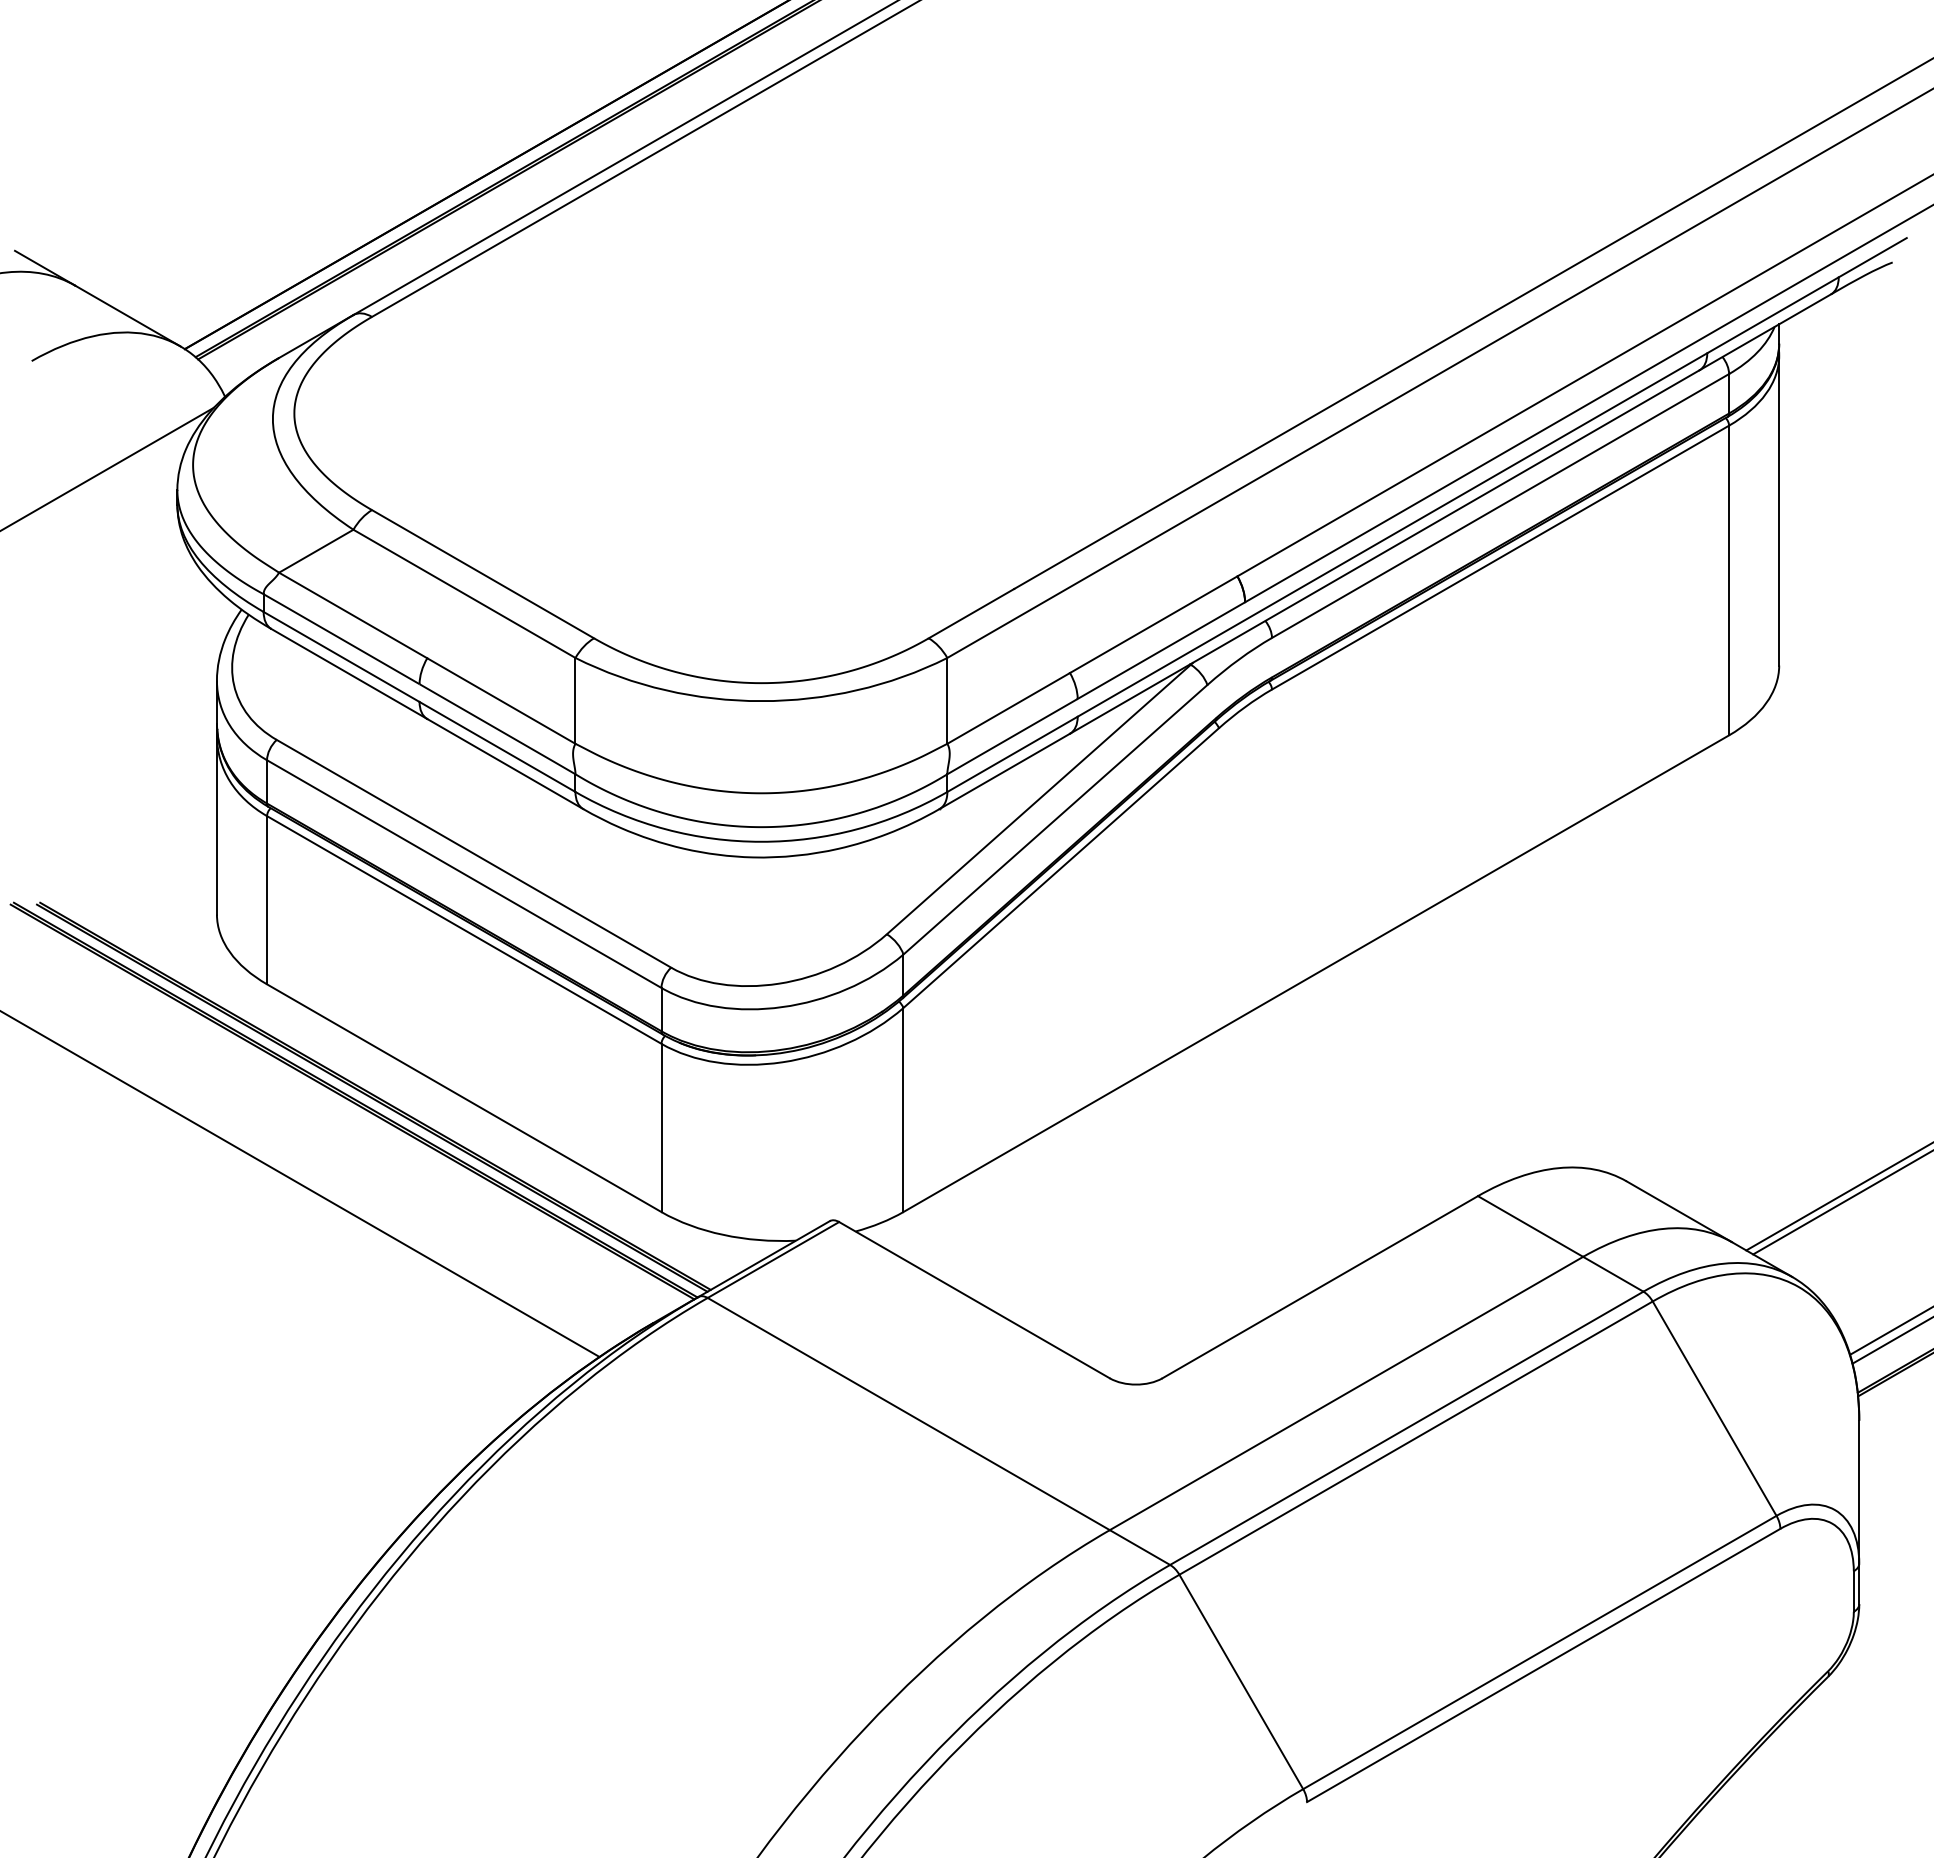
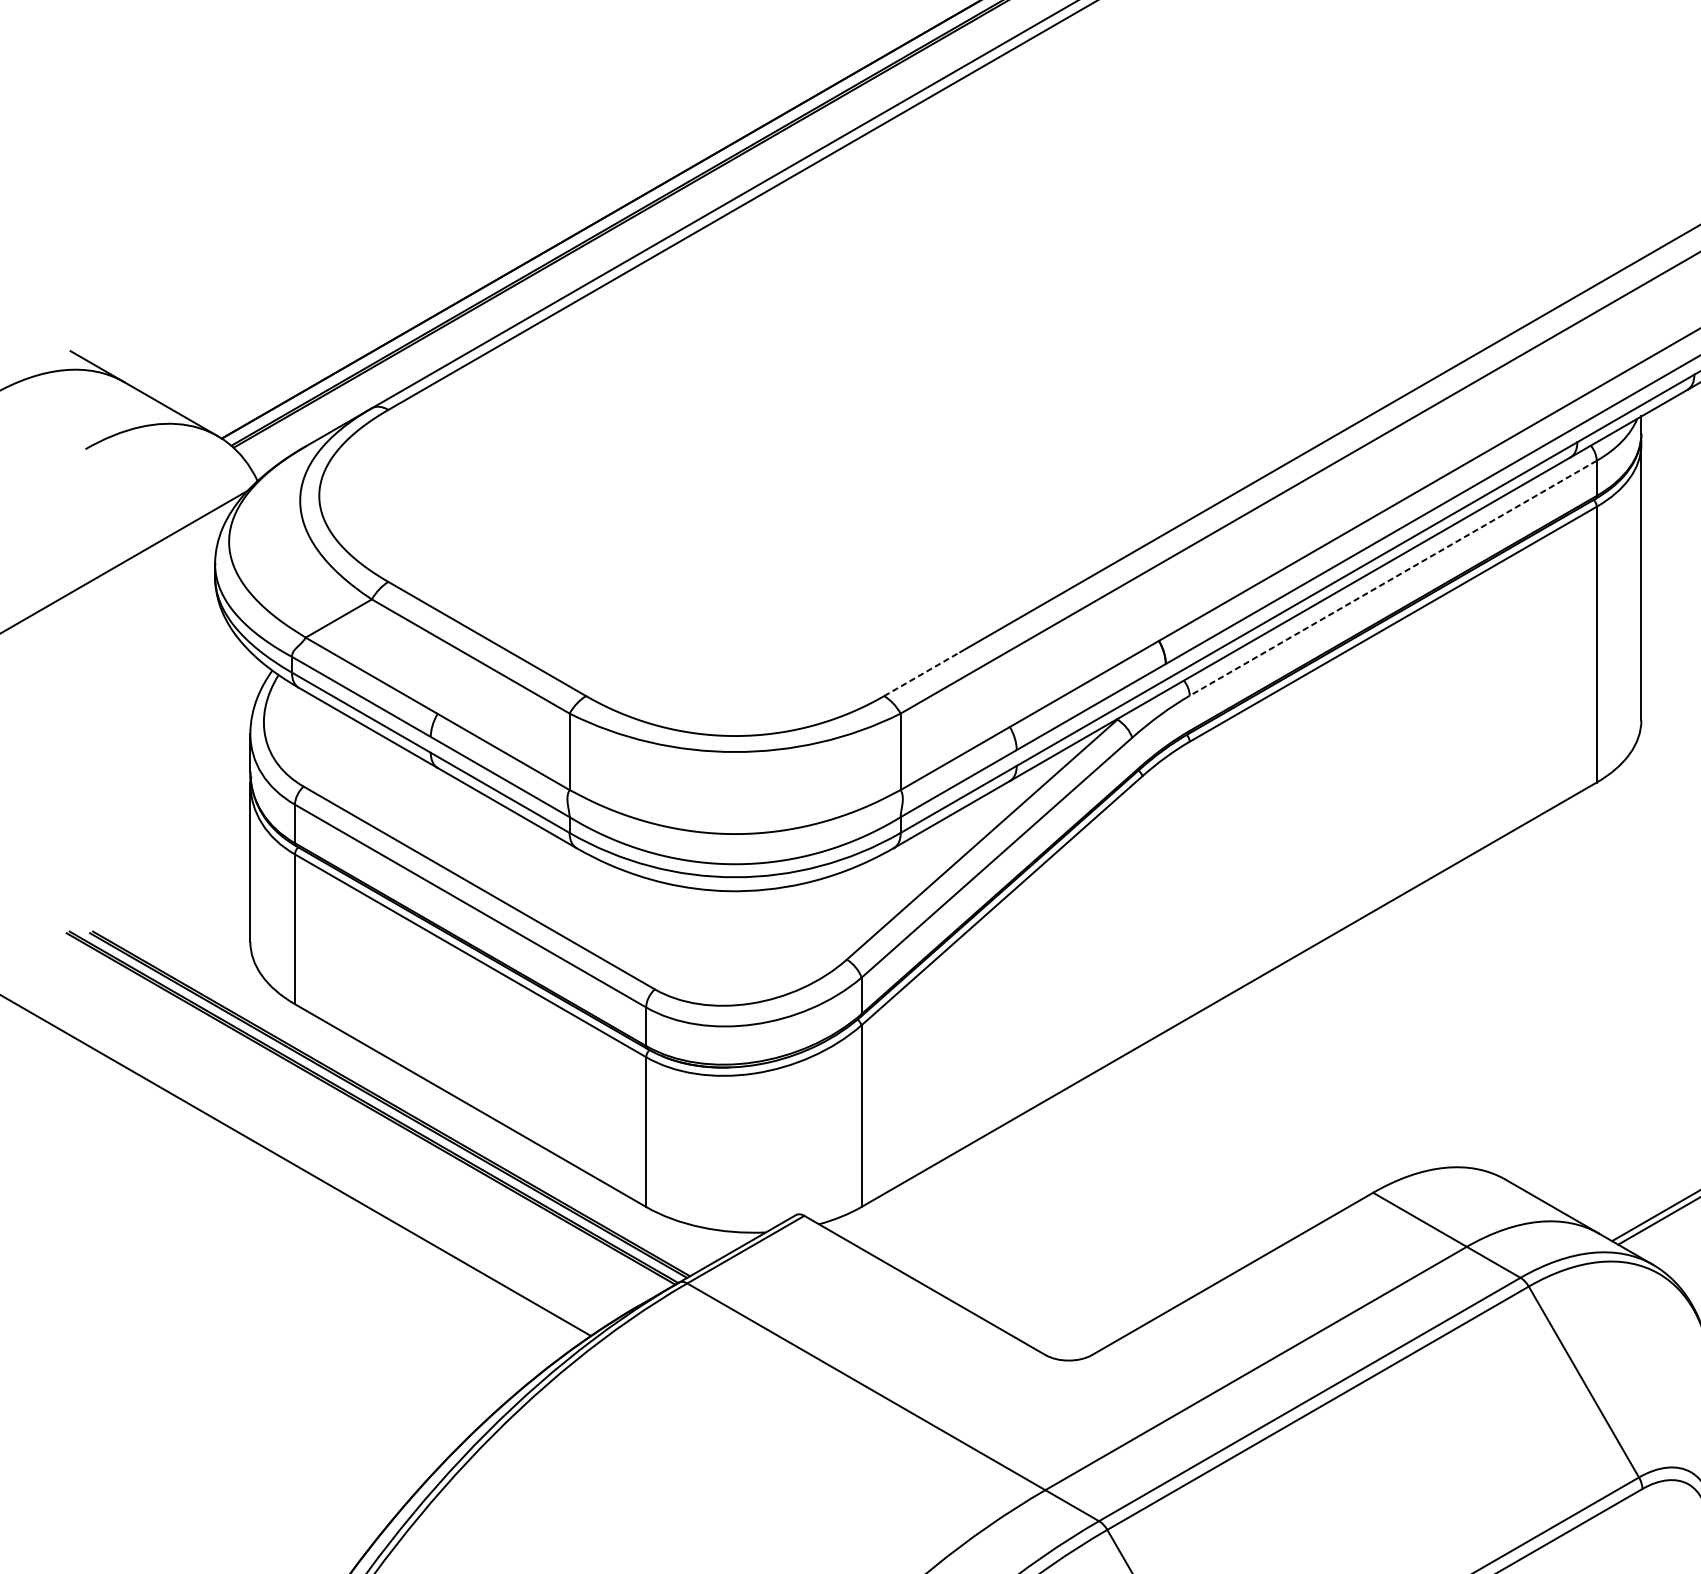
line: (1500, 506) -> (1393, 578), solid -> dashed
line: (971, 613) -> (922, 673), solid -> dashed

